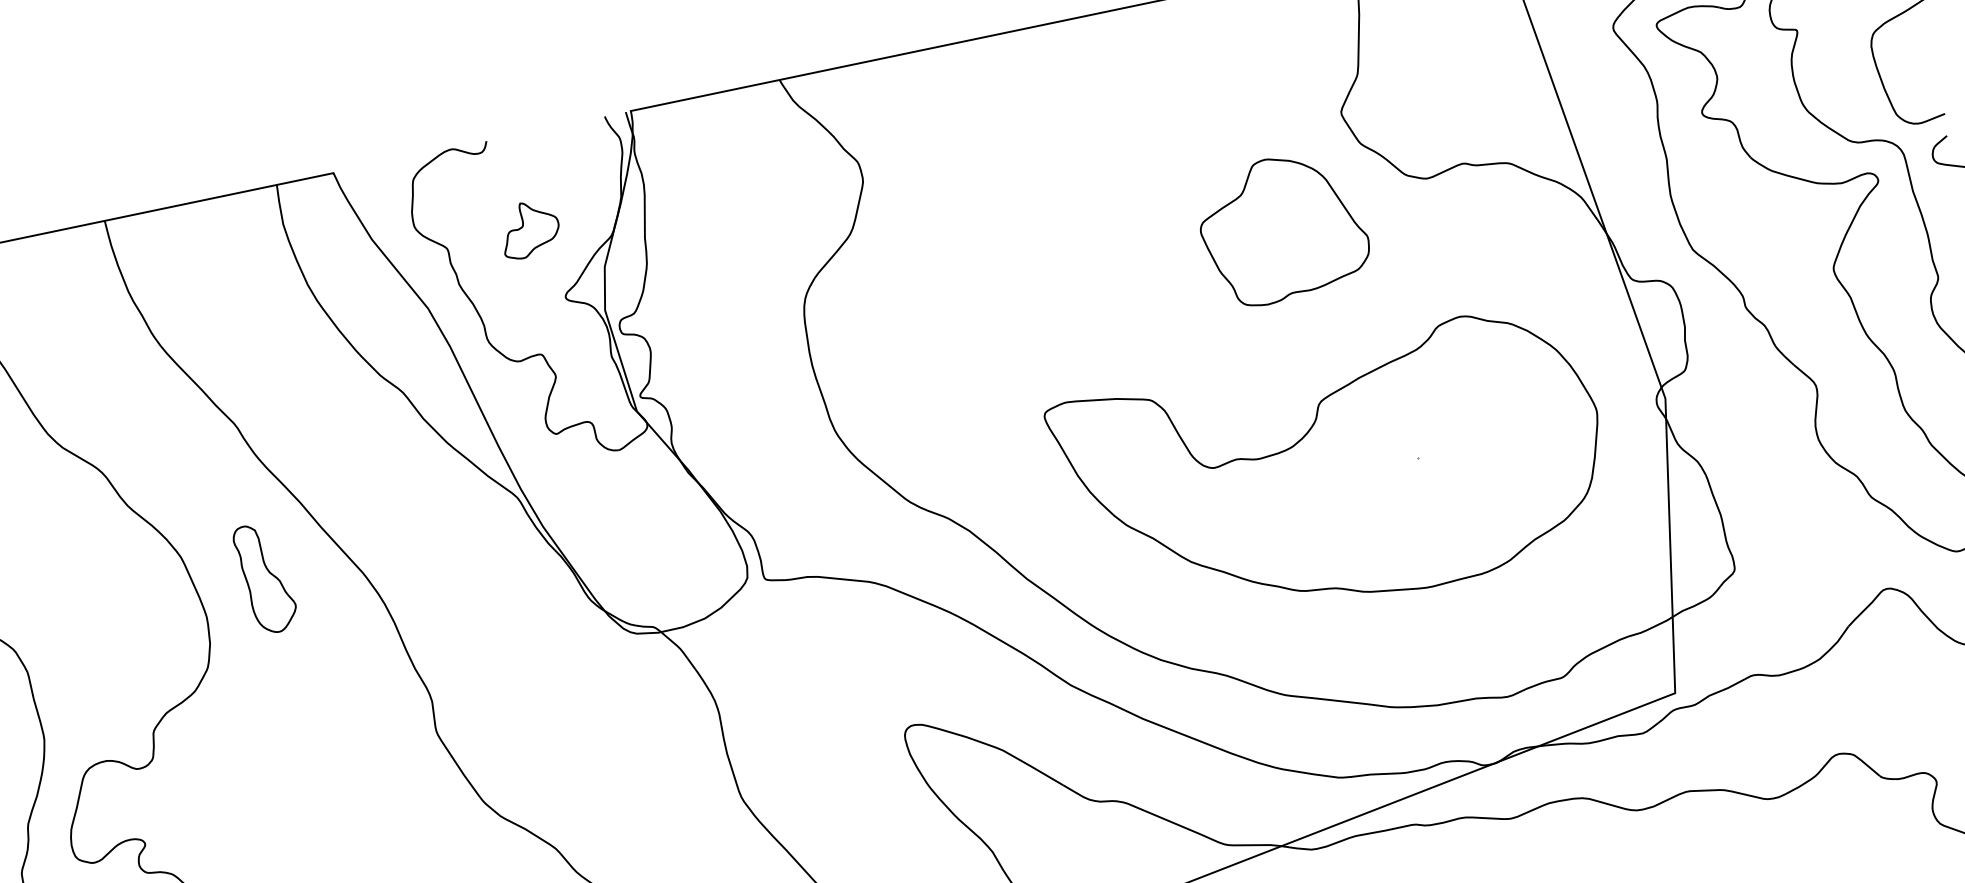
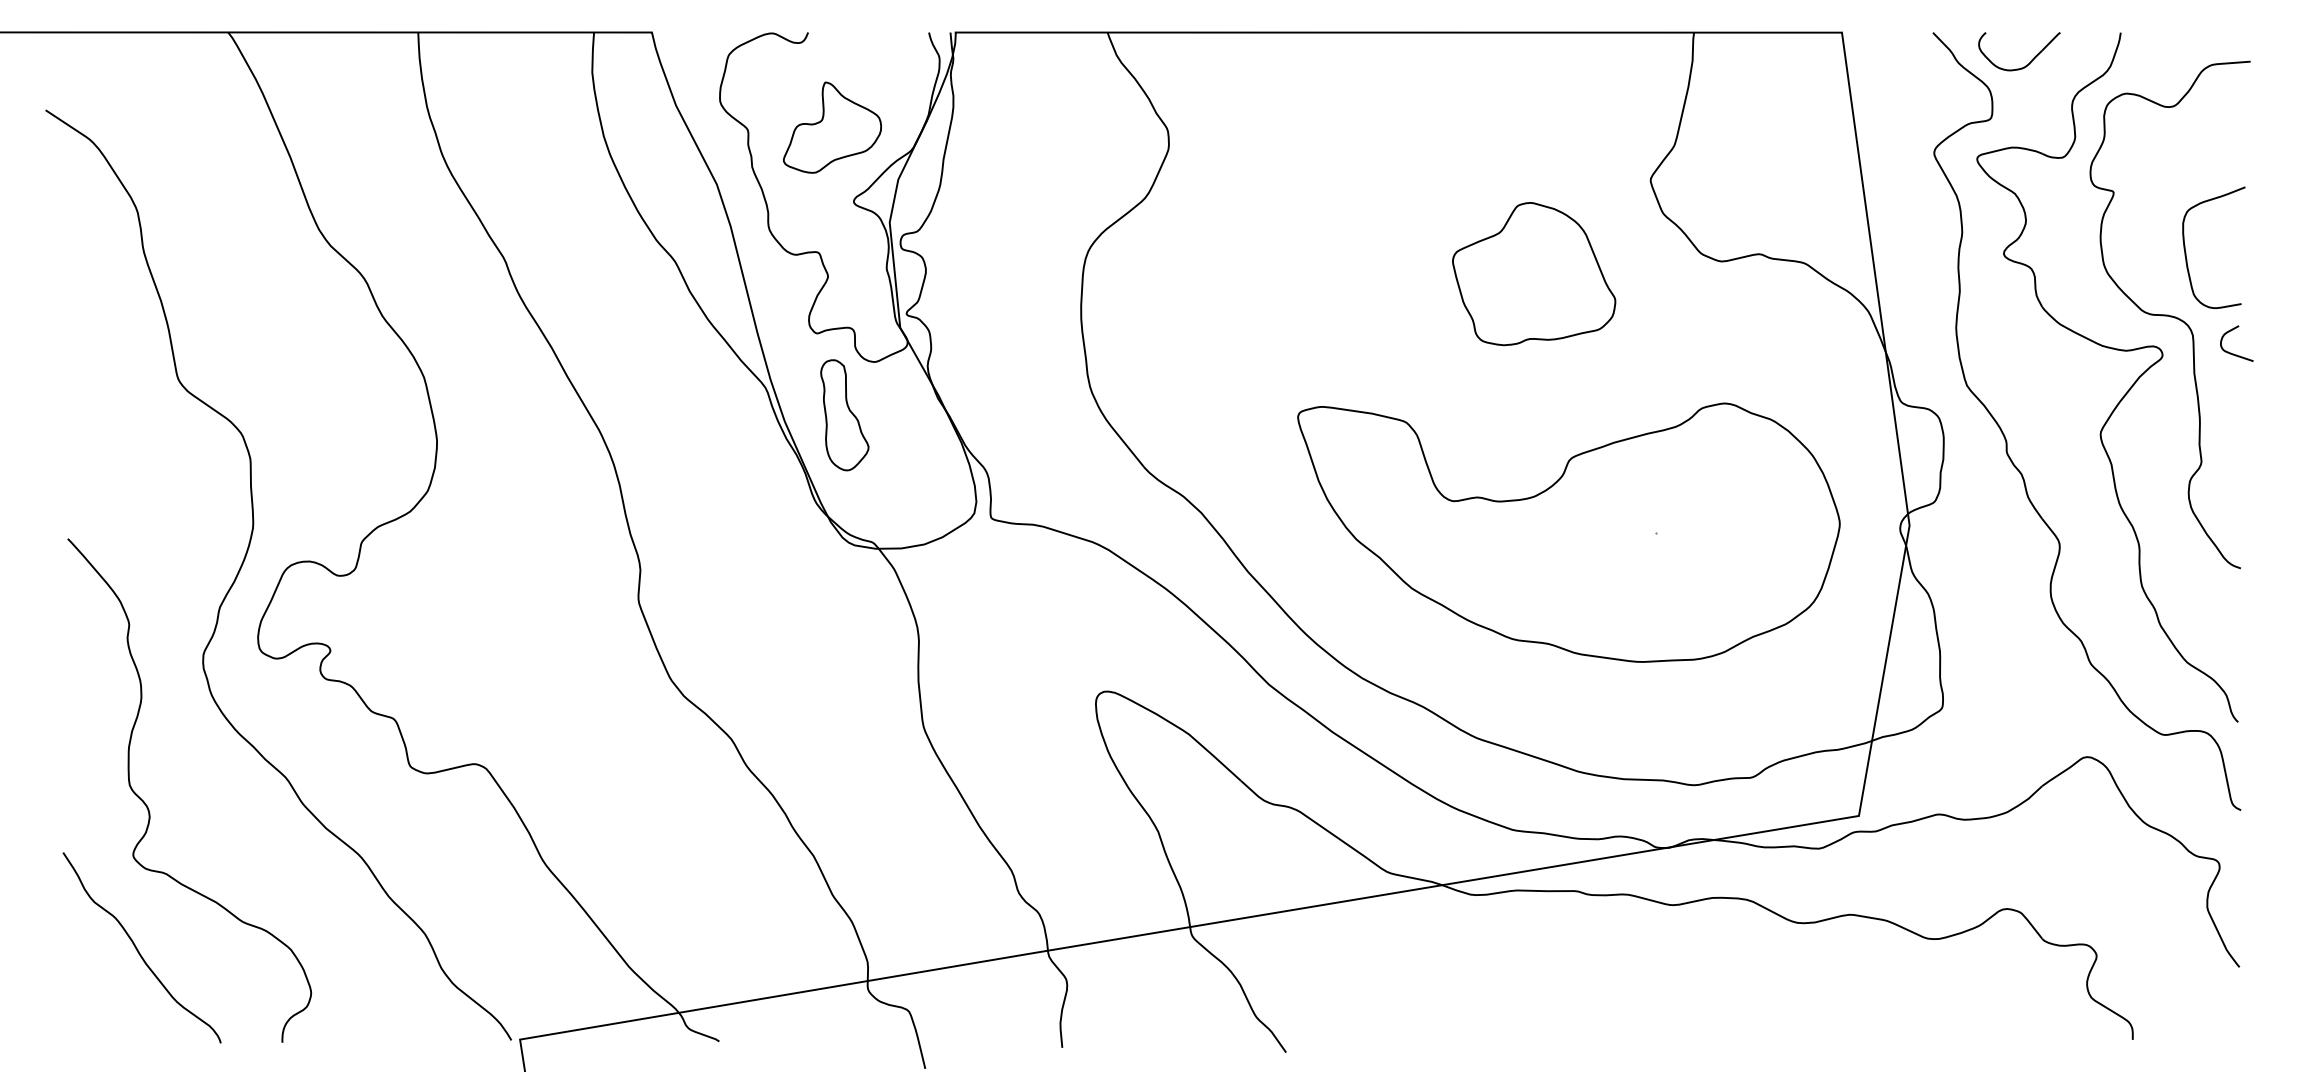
part: (529, 229) -> (832, 127), size x1.67
part: (1283, 229) -> (1534, 274), moved
part: (265, 578) -> (844, 415), moved

